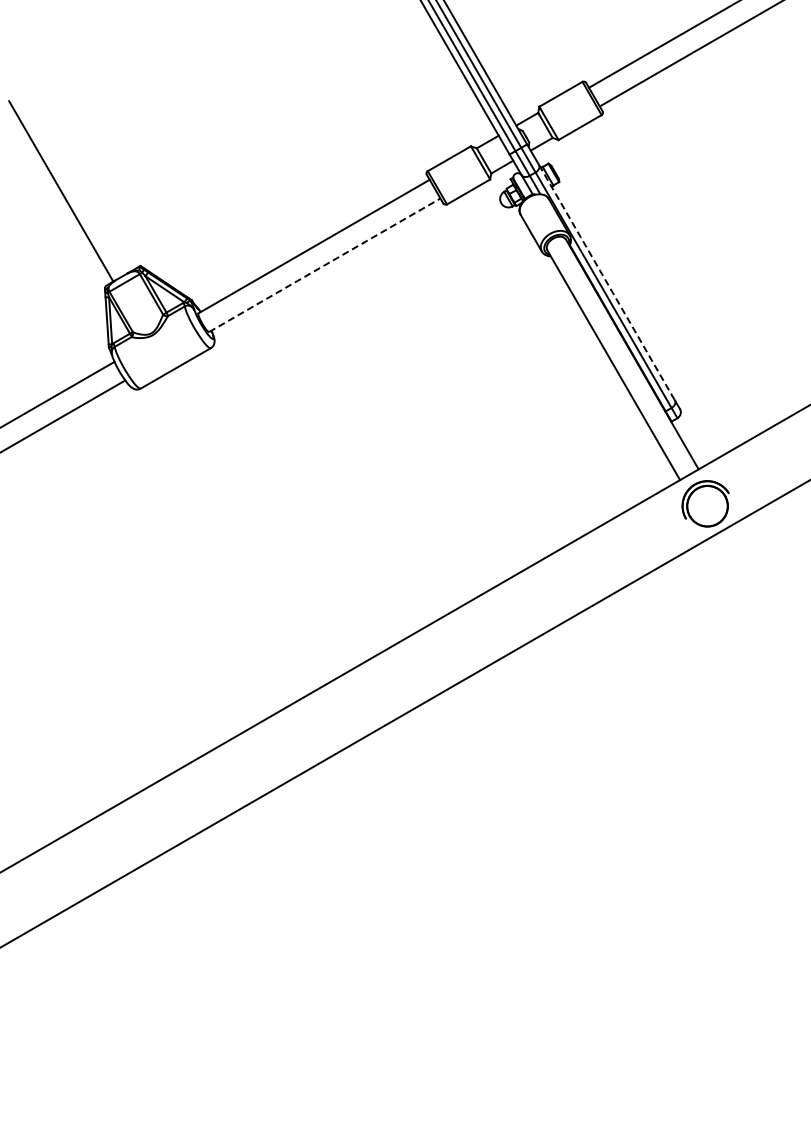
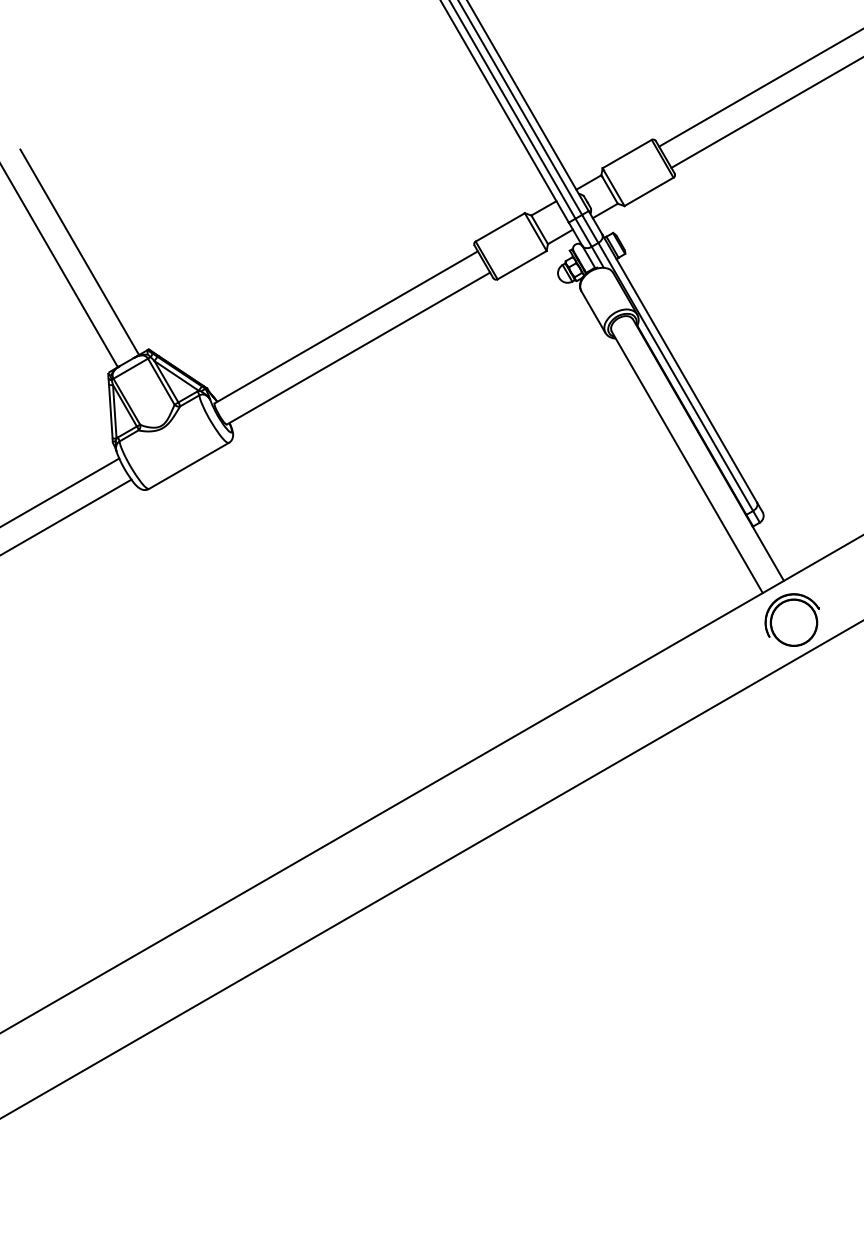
line: (79, 180) -> (79, 252), added
line: (324, 265) -> (358, 348), dashed -> solid
line: (607, 282) -> (680, 368), dashed -> solid

